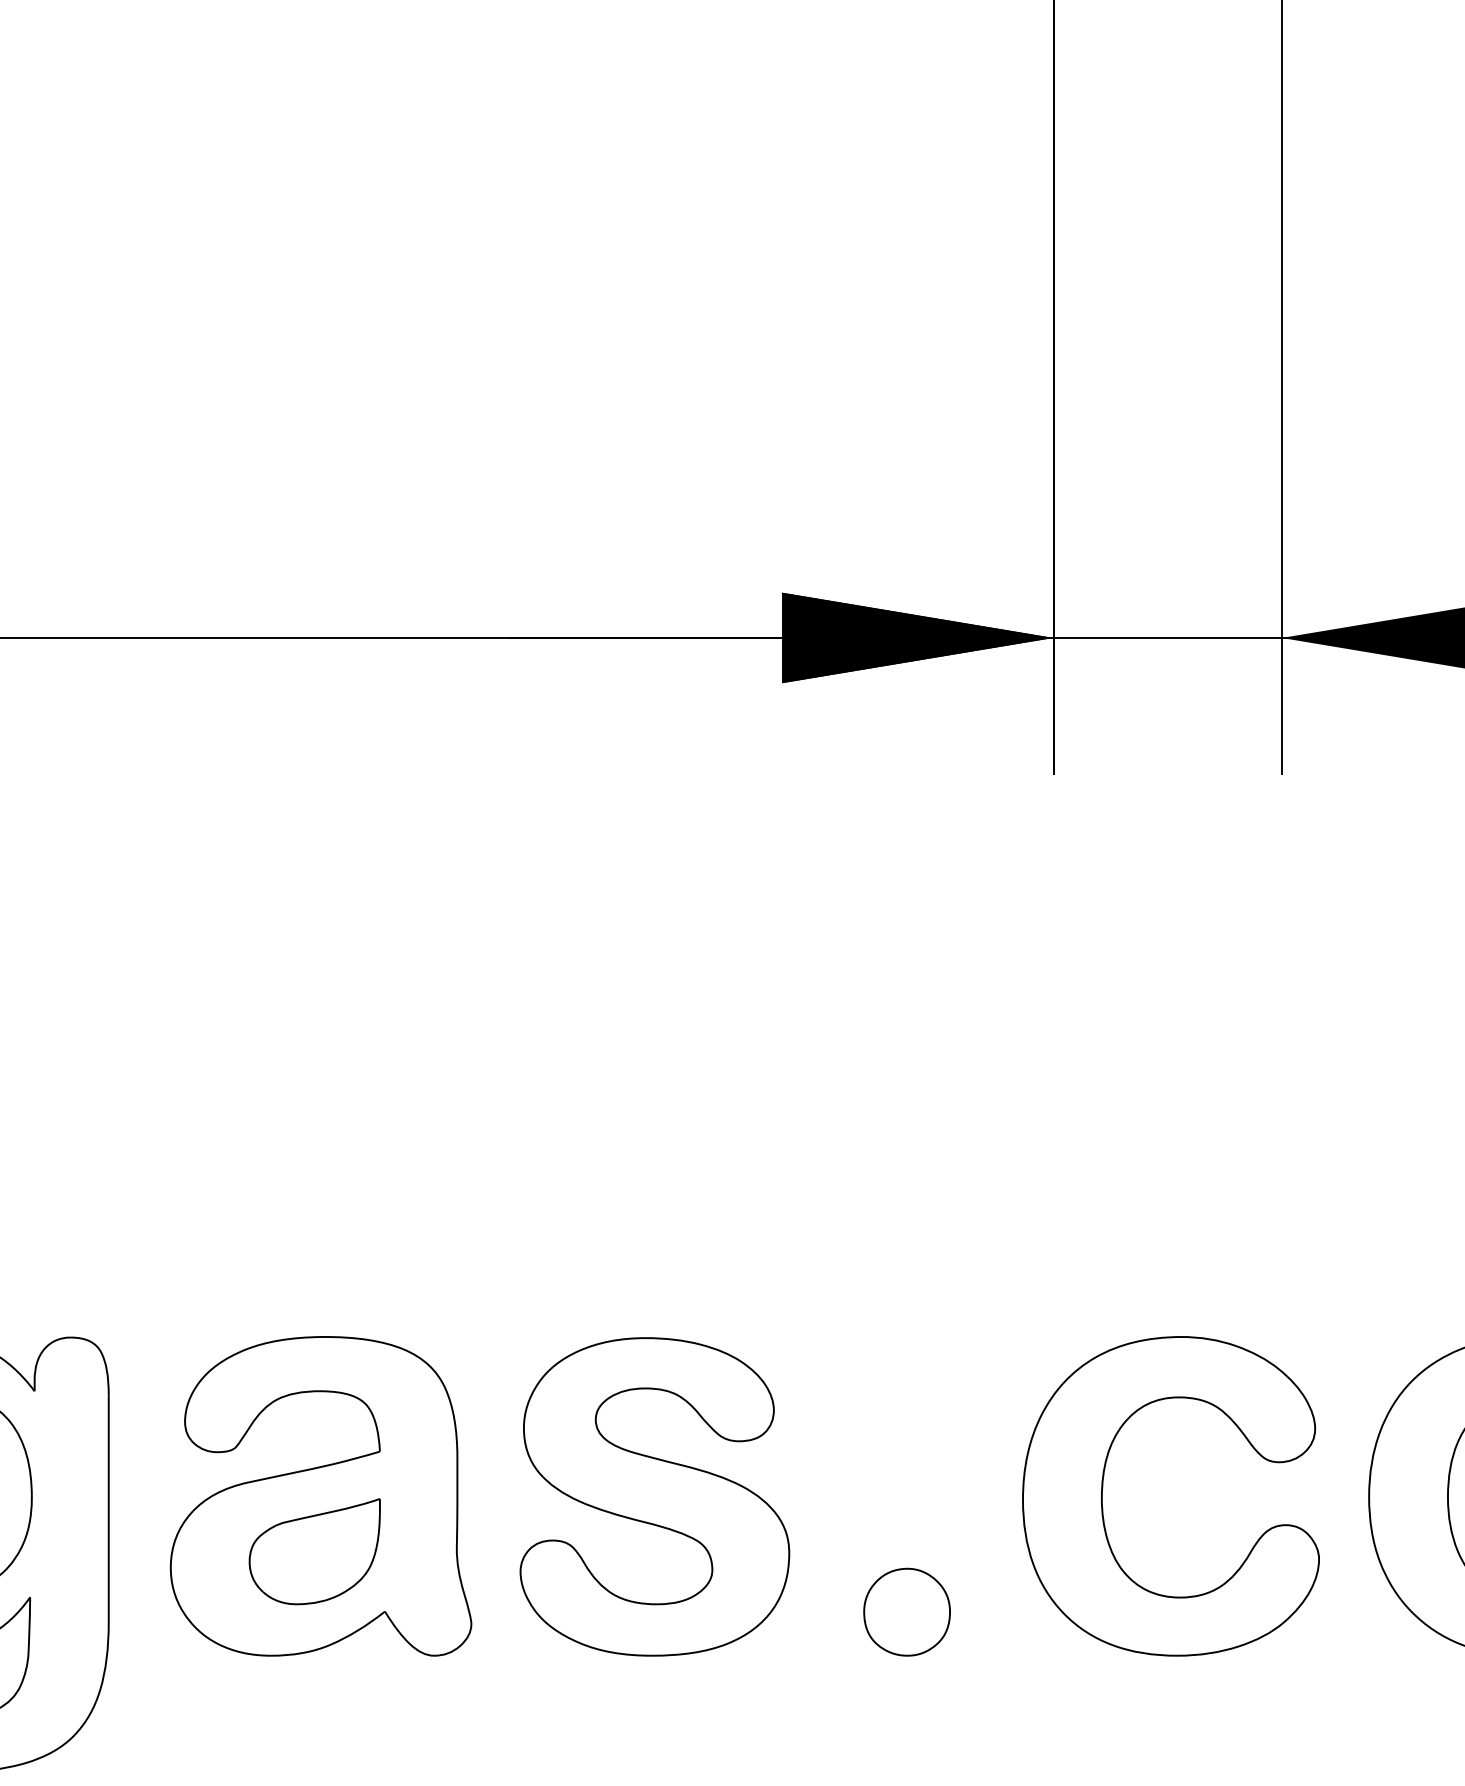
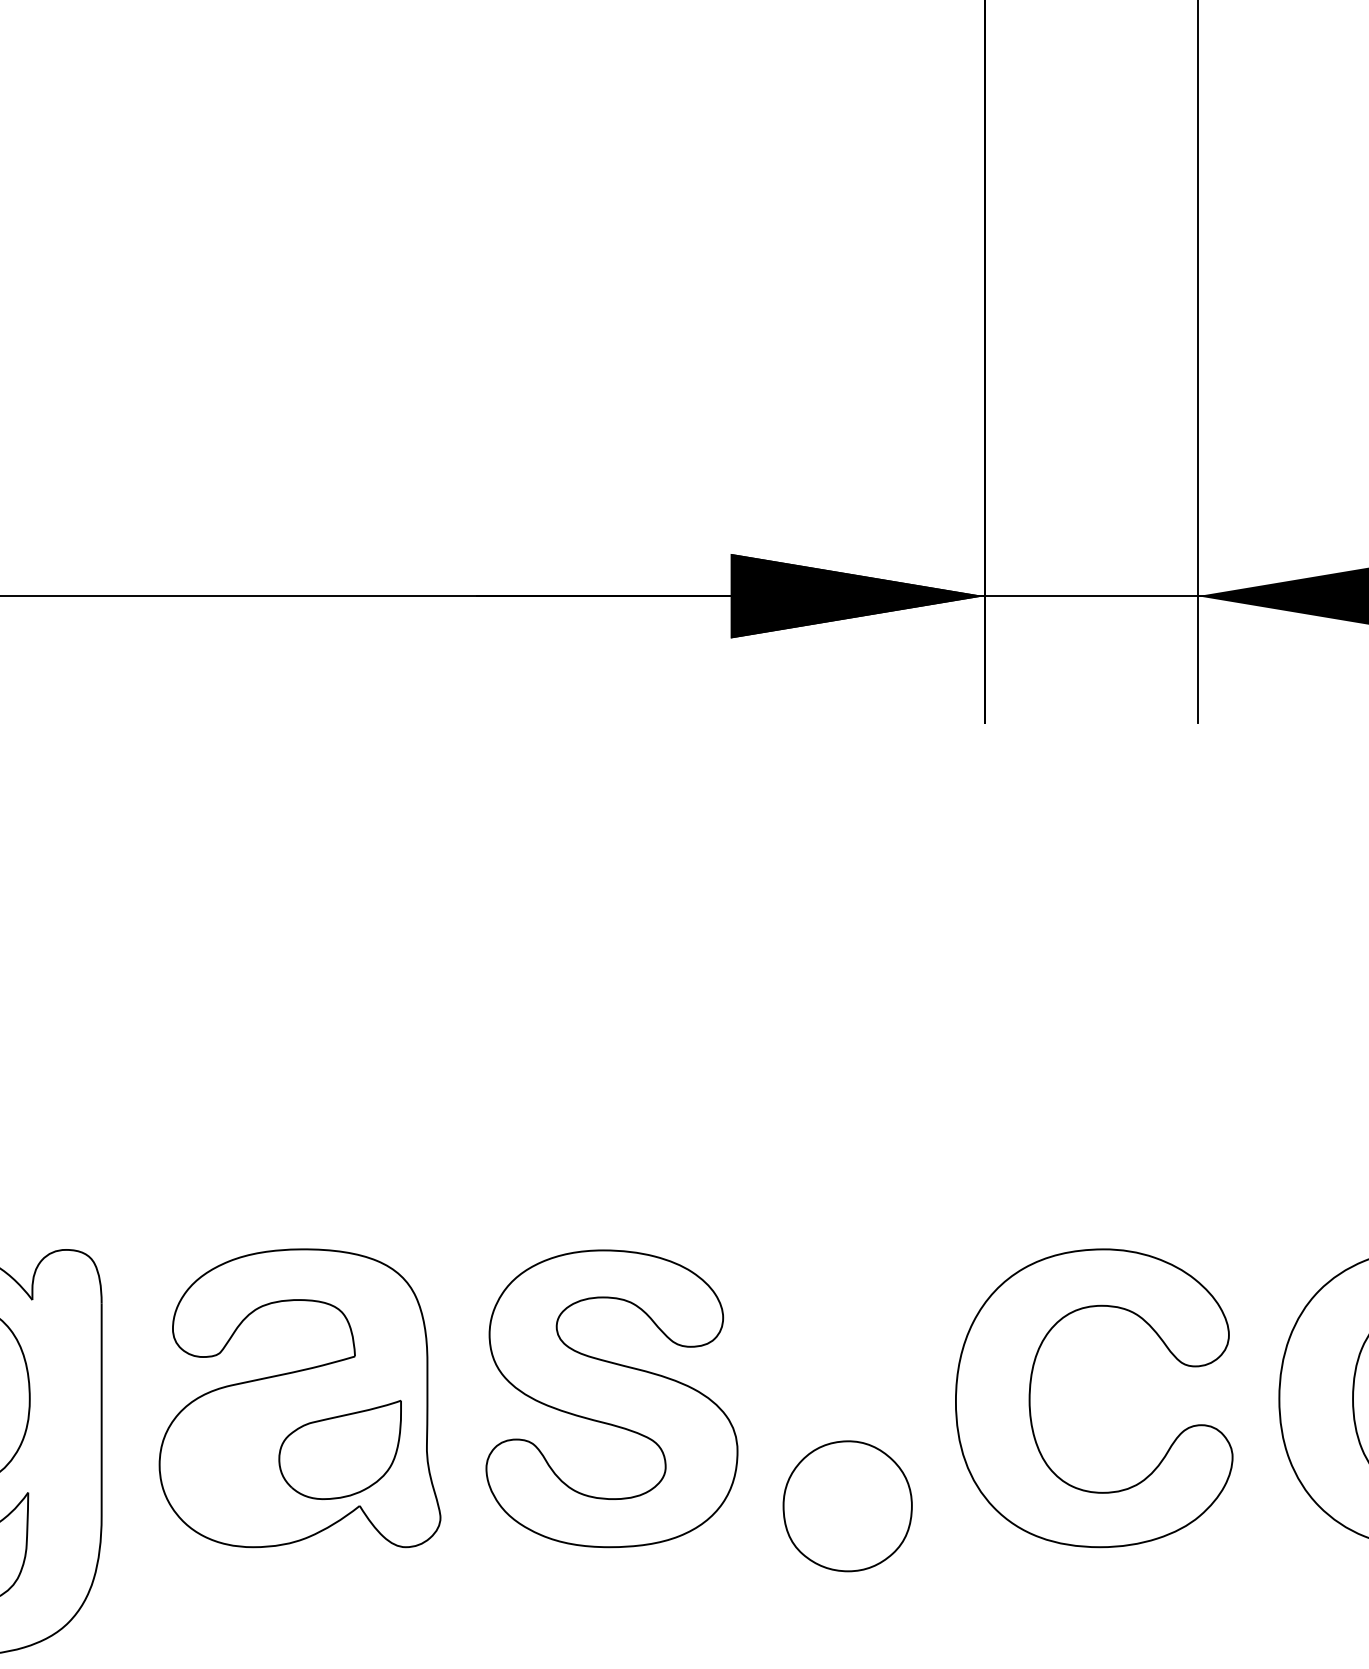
part: (314, 1551) -> (339, 1449), moved
part: (906, 1612) -> (847, 1506), size x1.6

